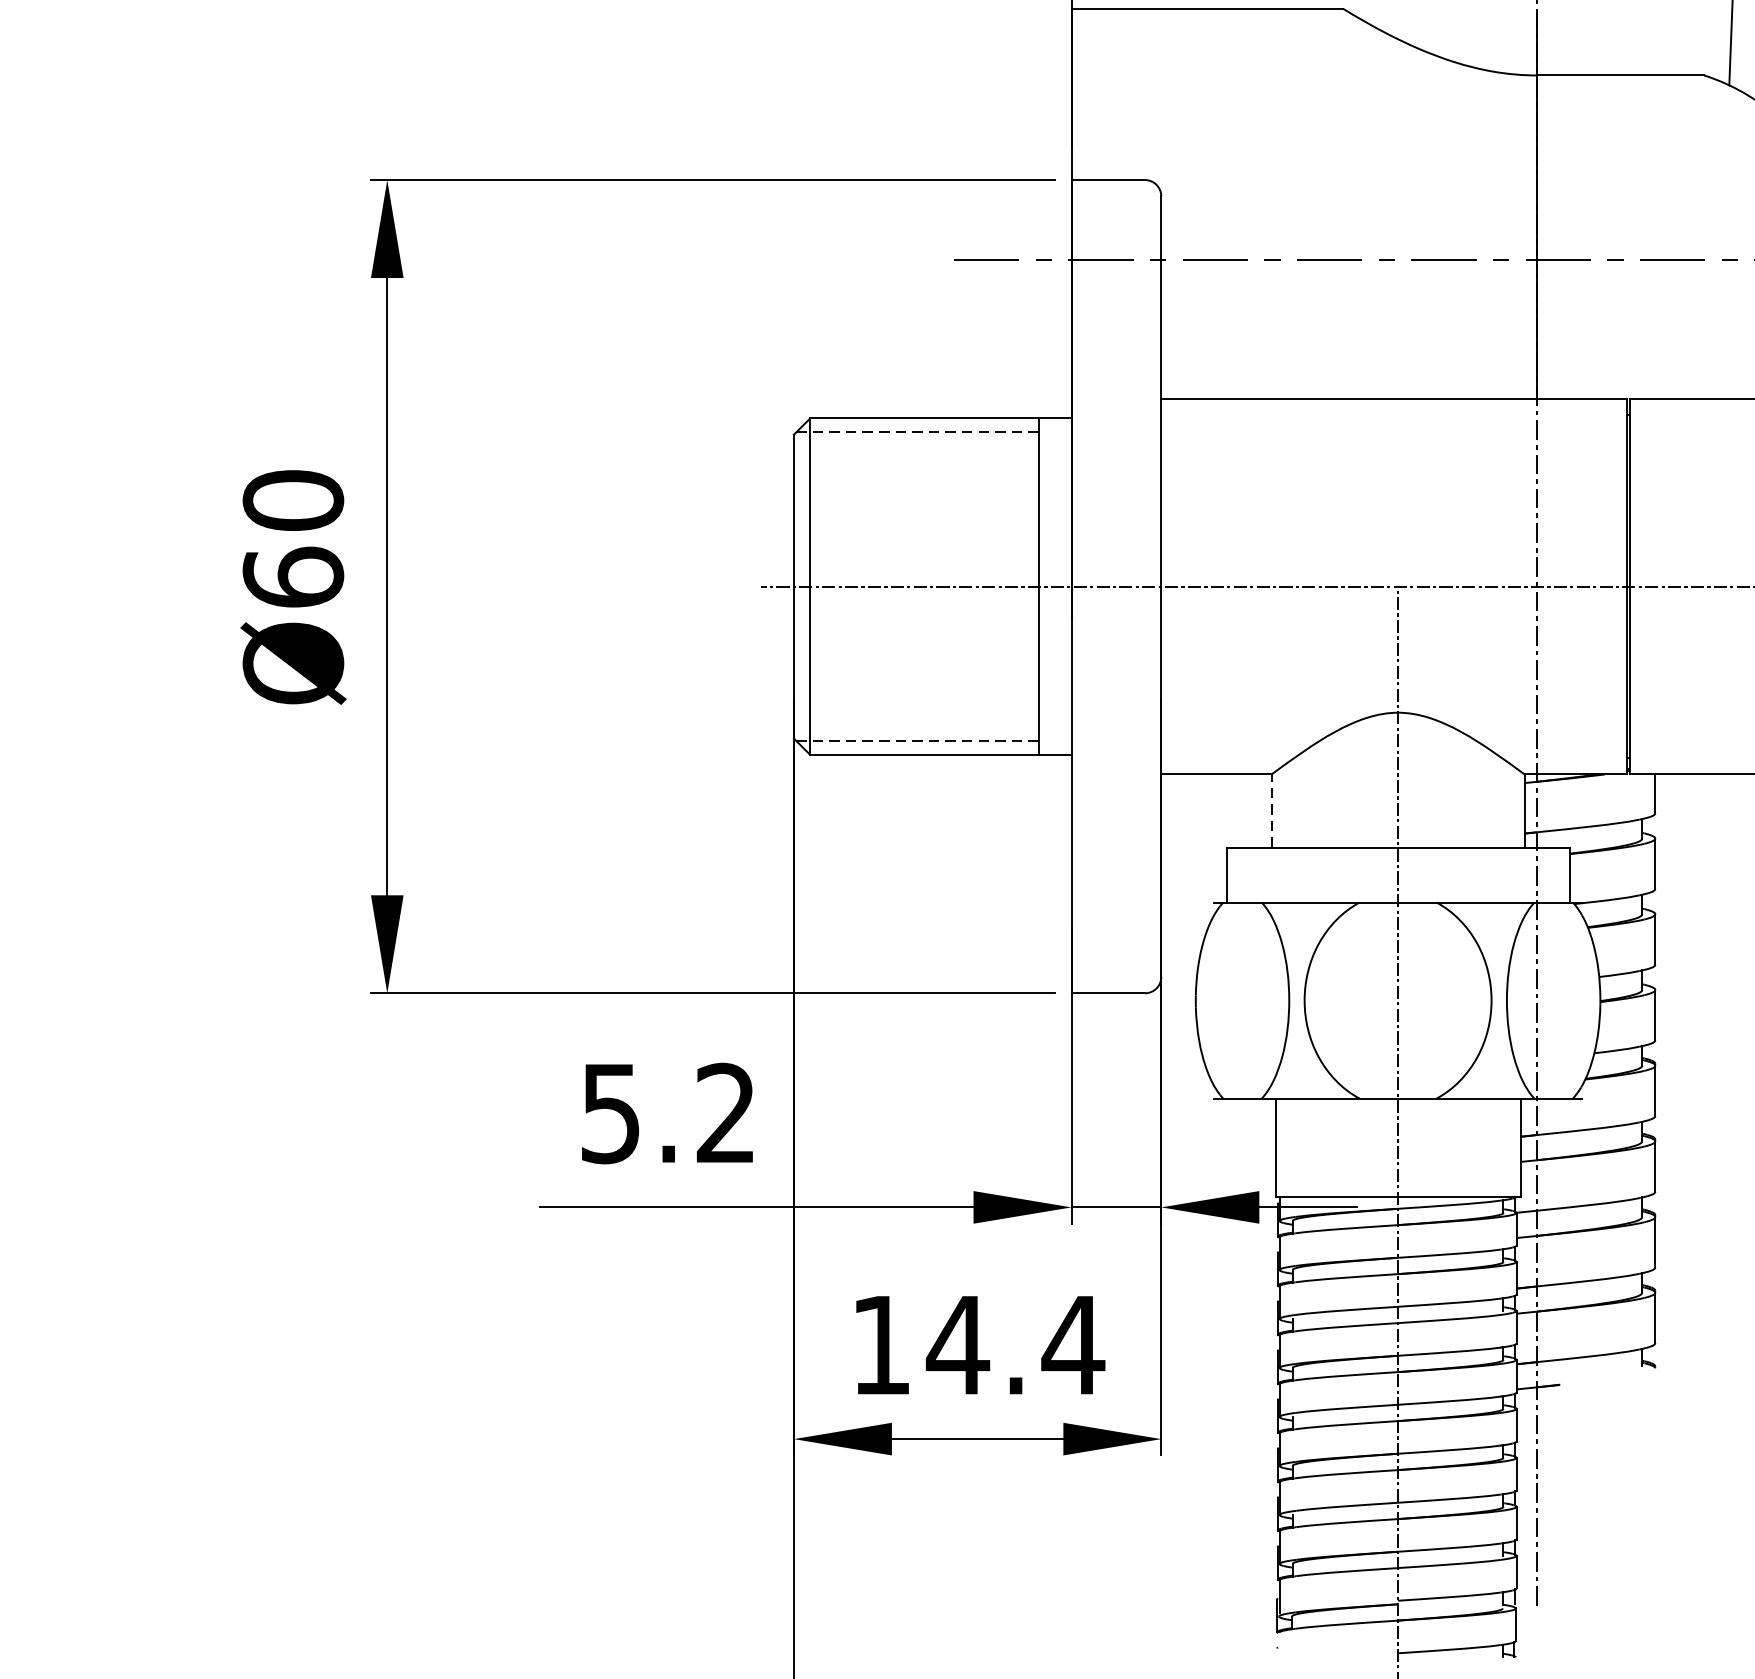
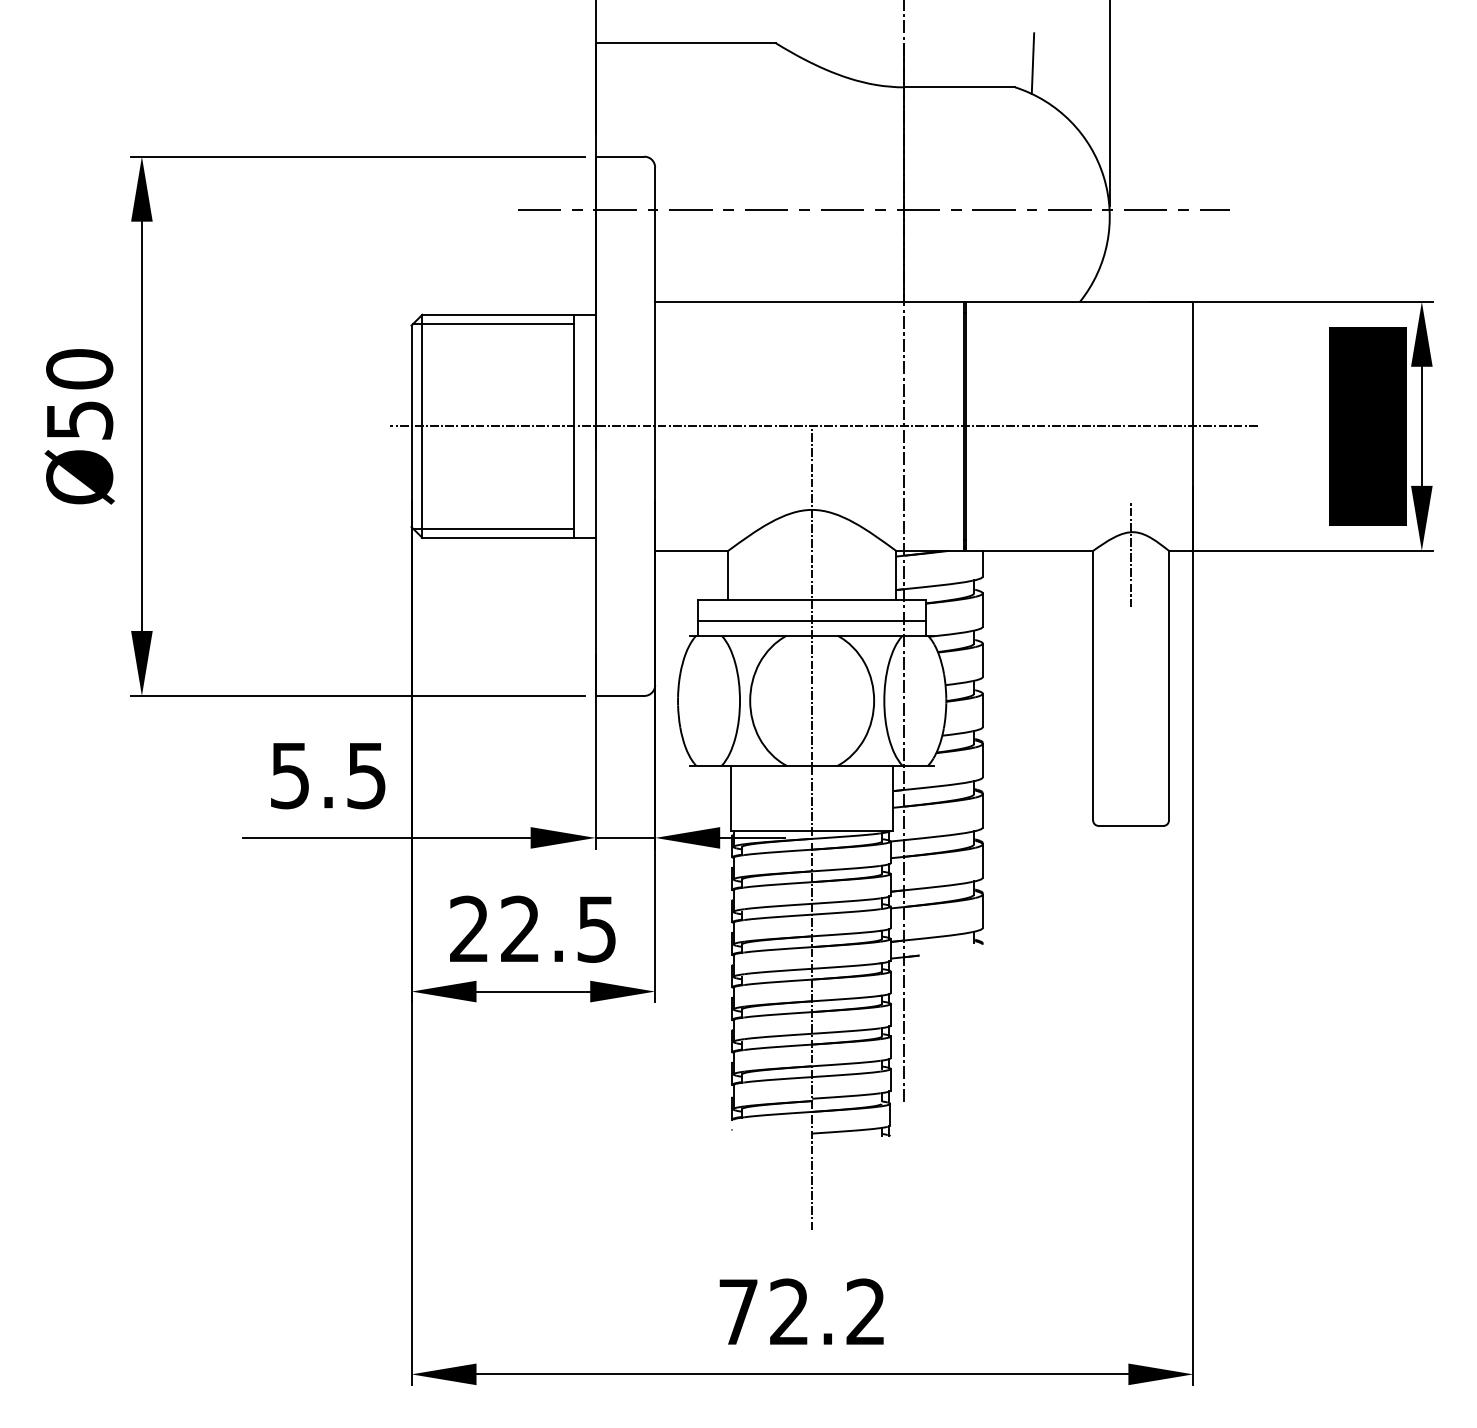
line: (917, 433) -> (493, 324), dashed -> solid
text: (293, 576) -> (79, 419), Ø60 -> Ø50
line: (917, 740) -> (493, 528), dashed -> solid
line: (1271, 810) -> (728, 574), dashed -> solid
line: (1397, 881) -> (811, 621), added
text: (725, 1113) -> (366, 775), 5.2 -> 5.5
text: (979, 1343) -> (534, 928), 14.4 -> 22.5

